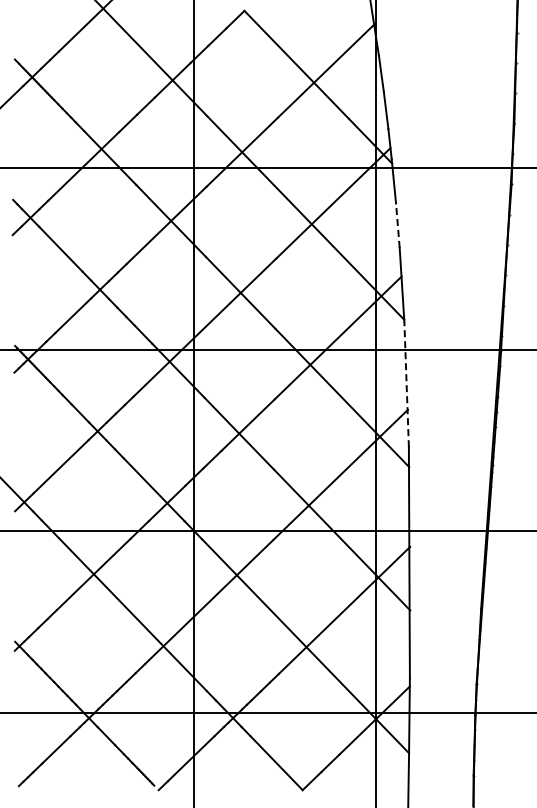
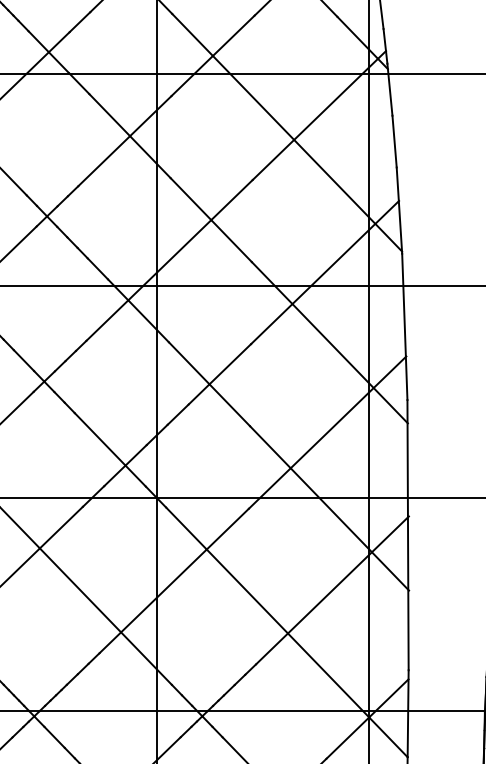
line: (397, 225) -> (394, 141), dashed -> solid
line: (406, 384) -> (404, 326), dashed -> solid

